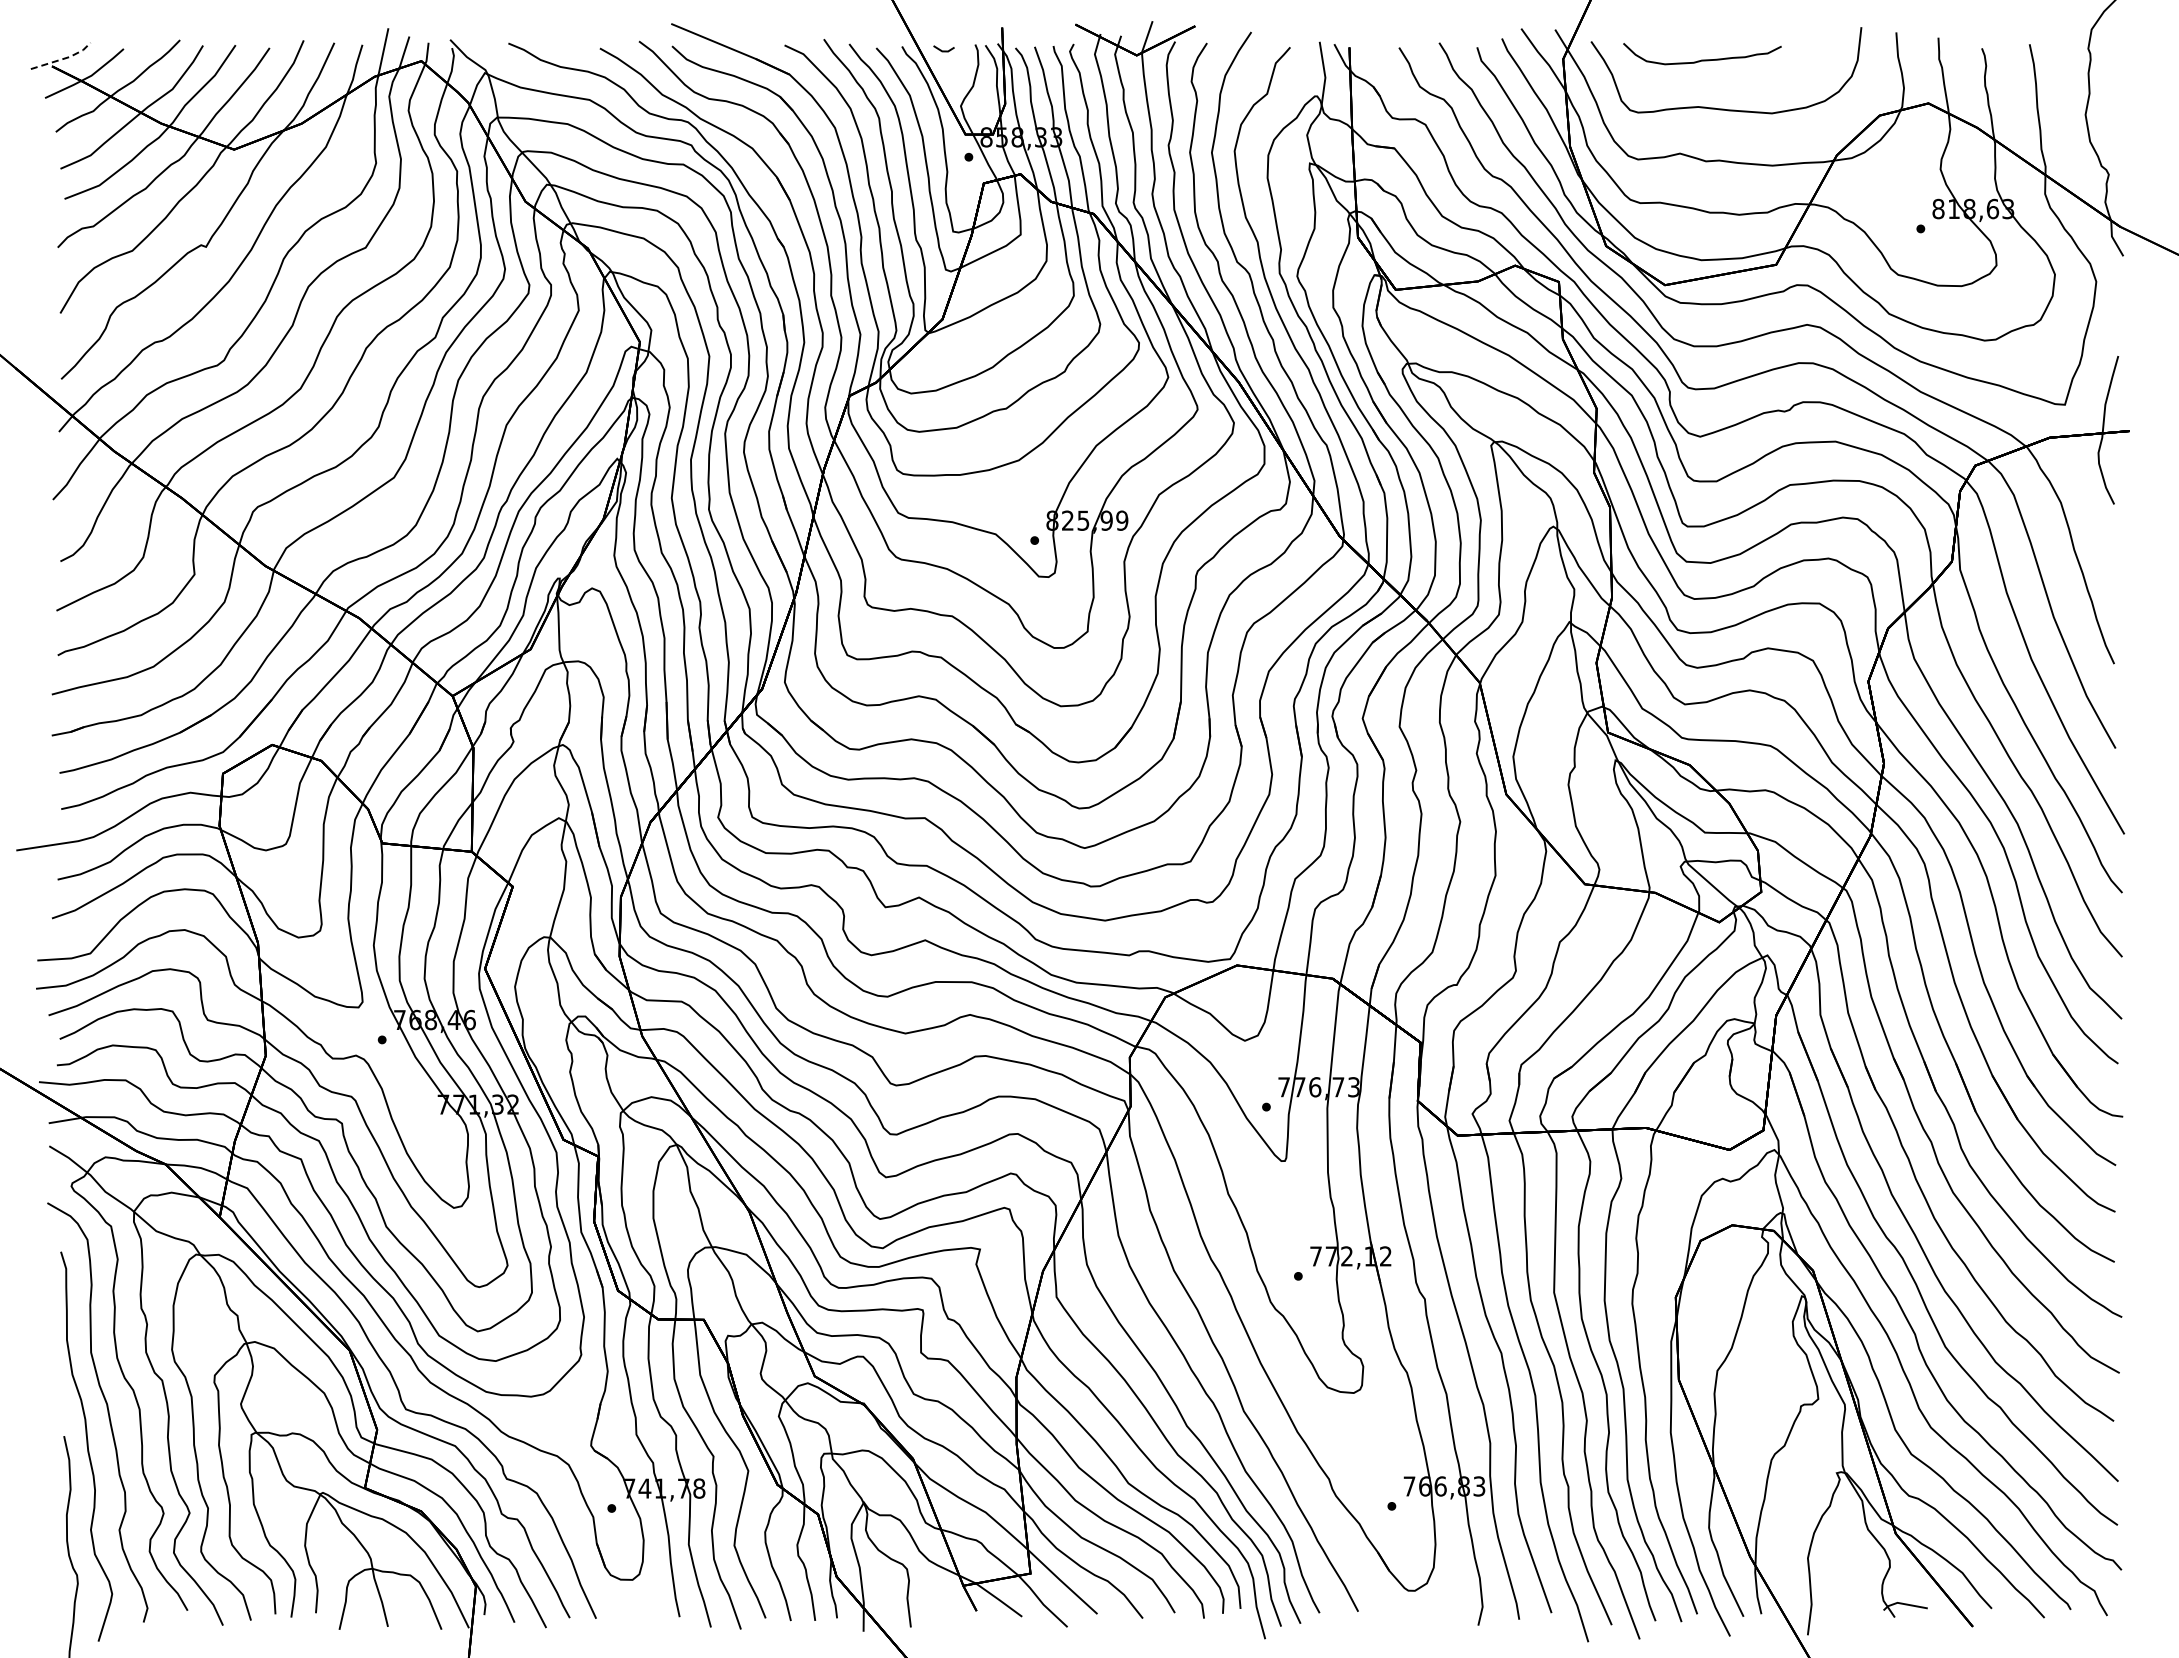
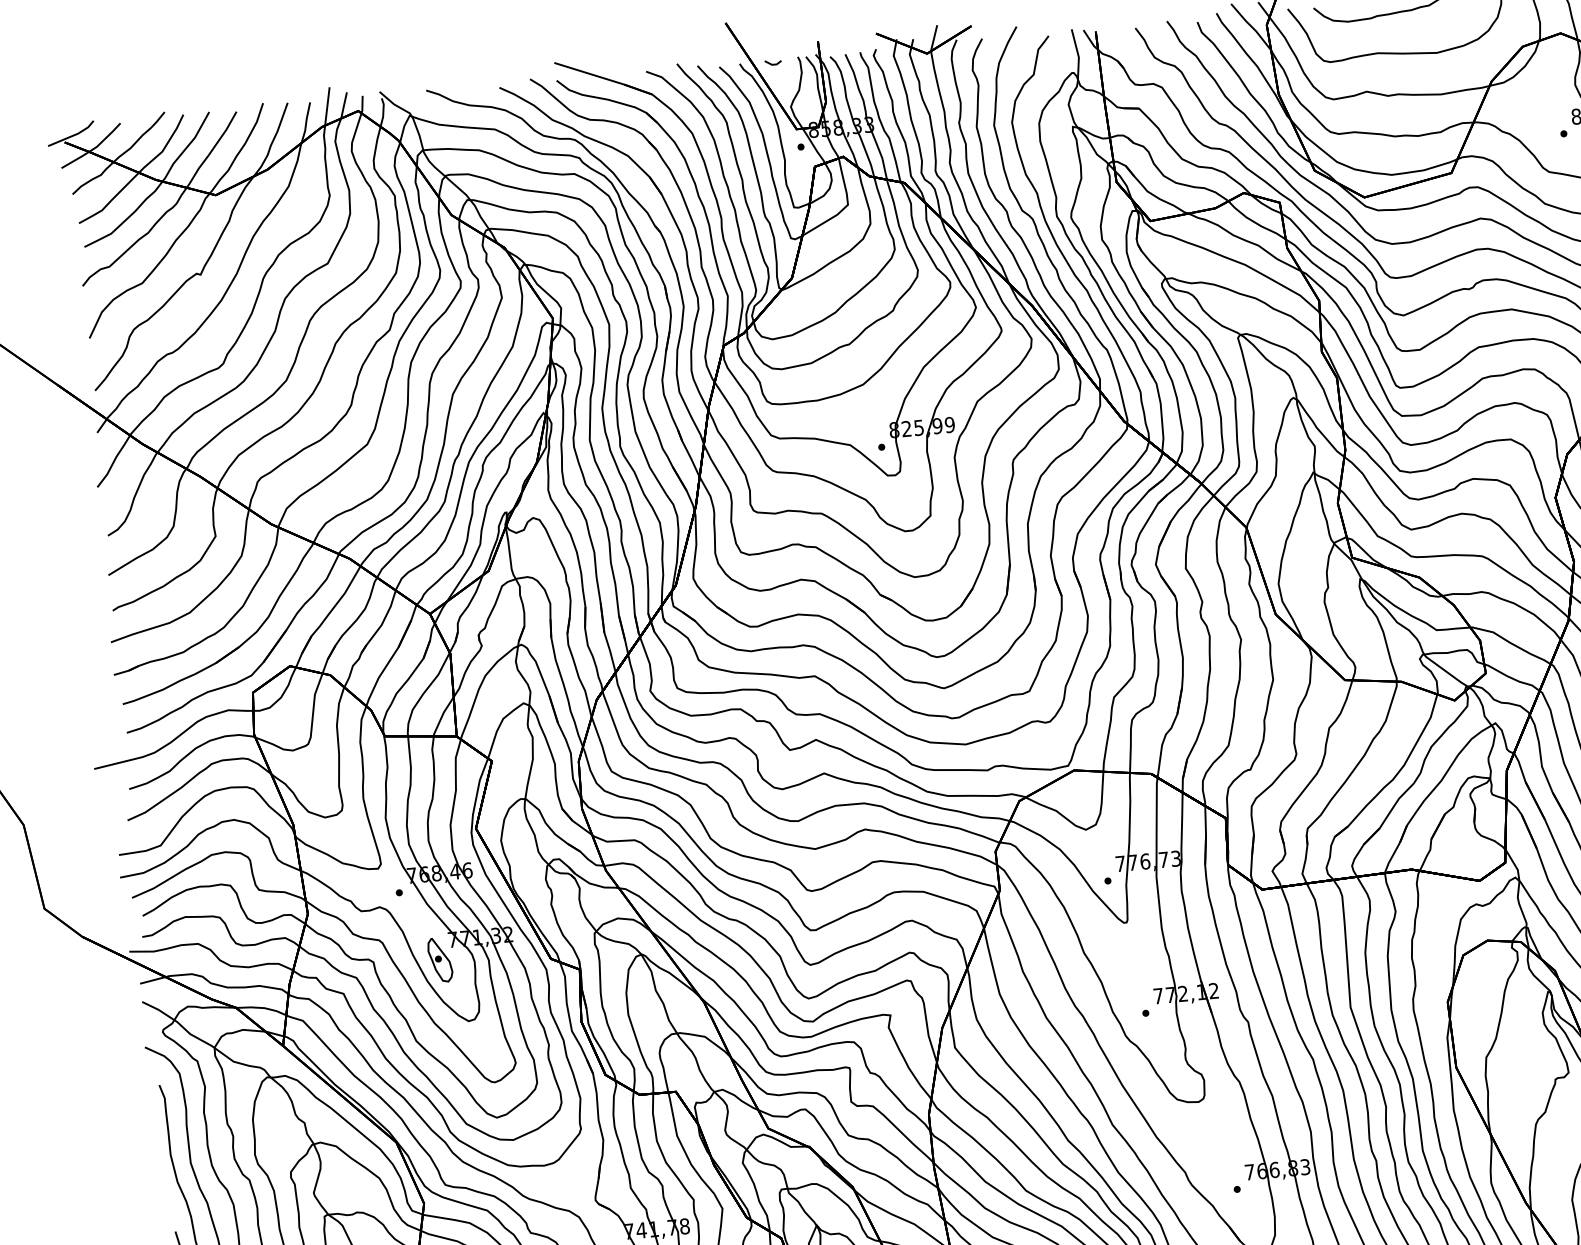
line: (63, 58) -> (73, 135), dashed -> solid
part: (425, 1128) -> (440, 960), added

